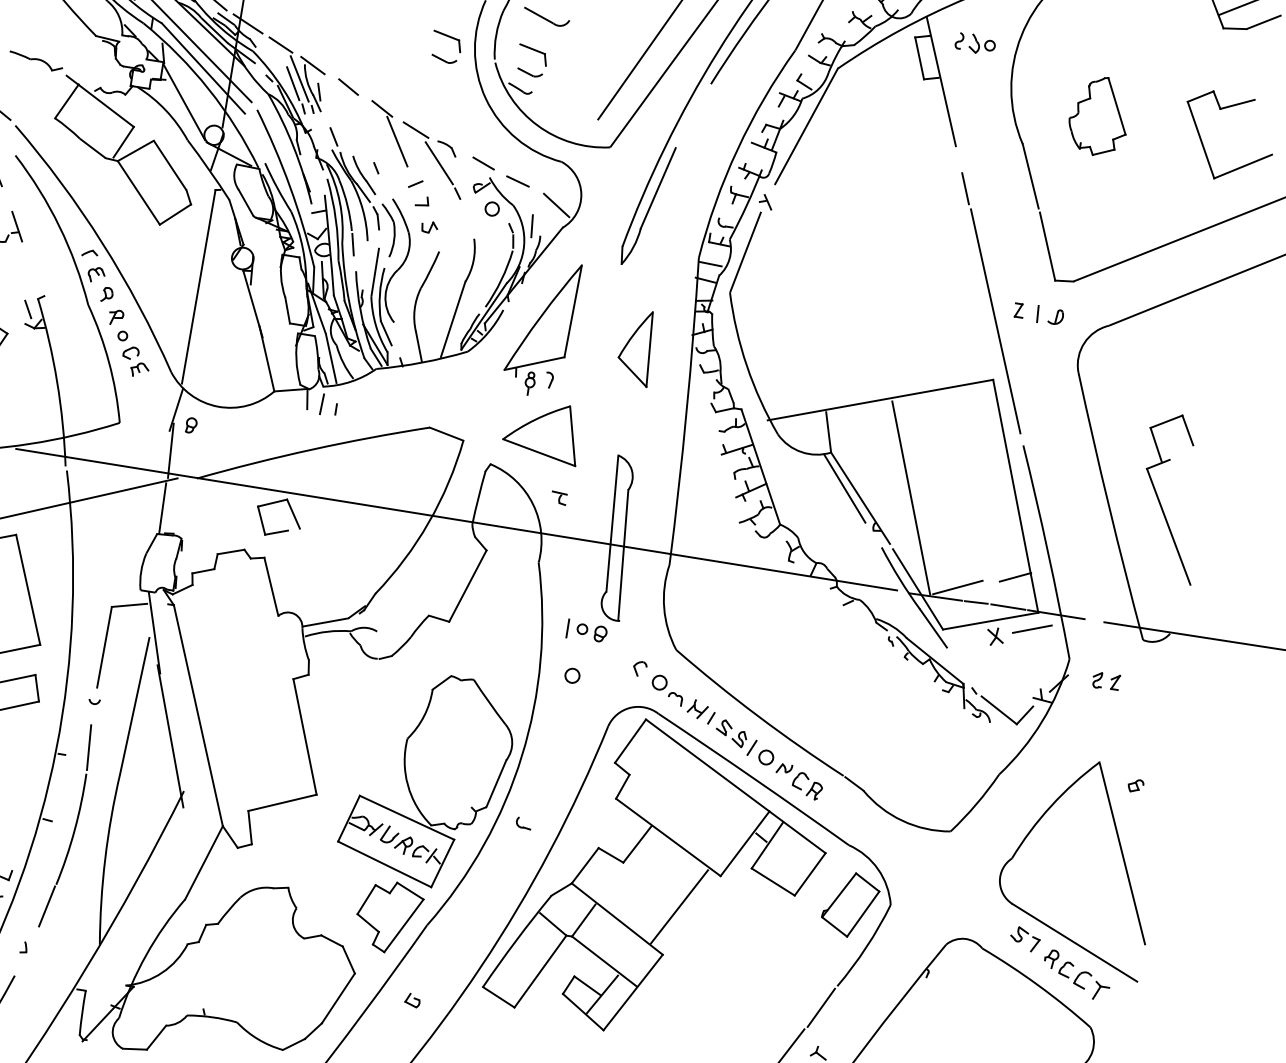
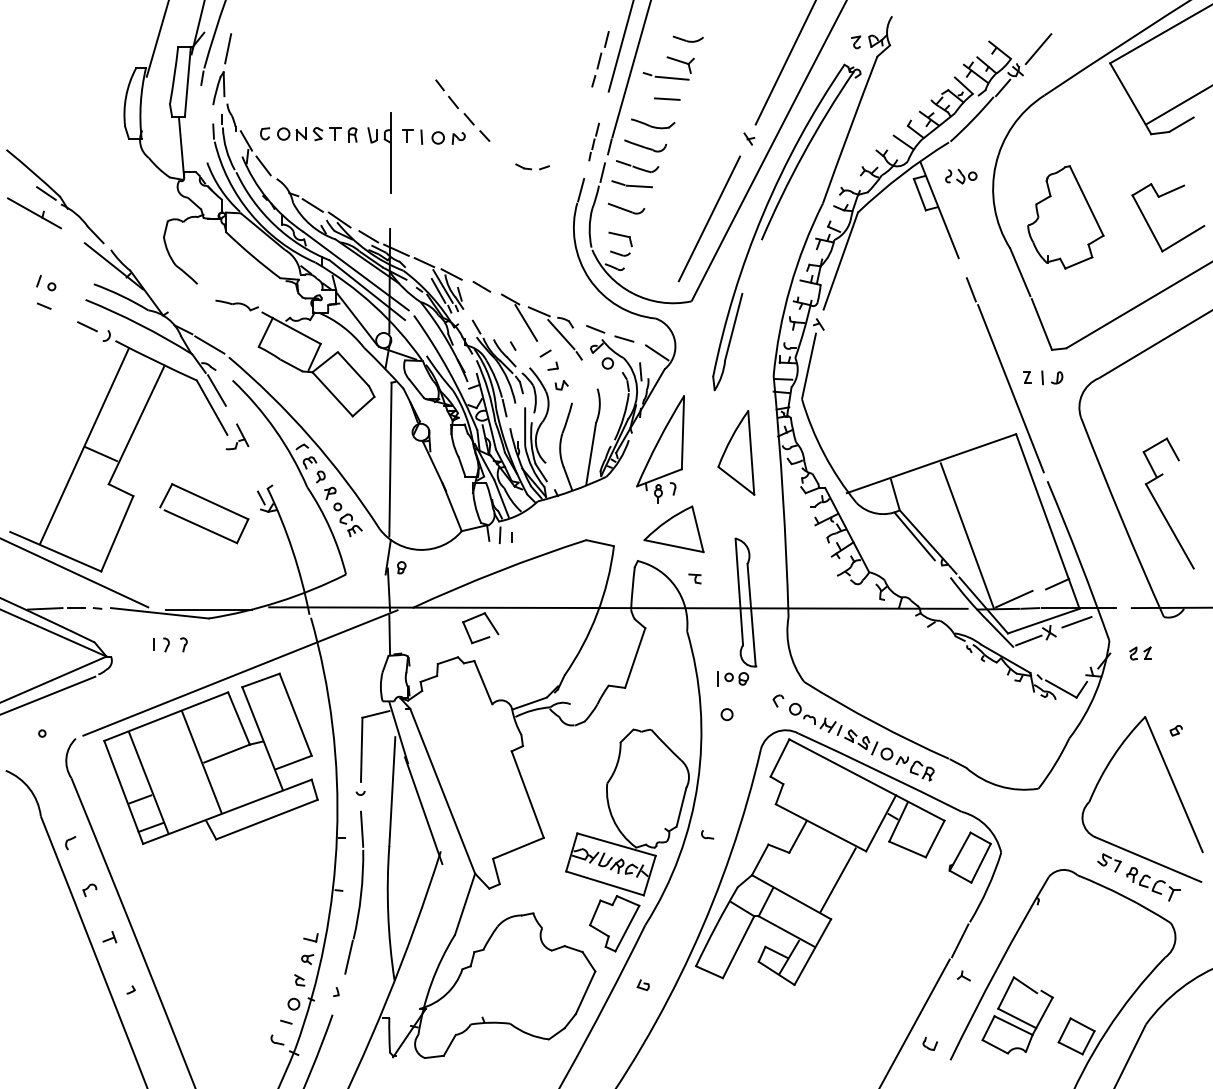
part: (447, 37) -> (552, 236), removed
part: (1098, 116) -> (1065, 217), size x1.67
part: (636, 347) -> (736, 452), size x1.43
line: (967, 642) -> (1028, 640), added

